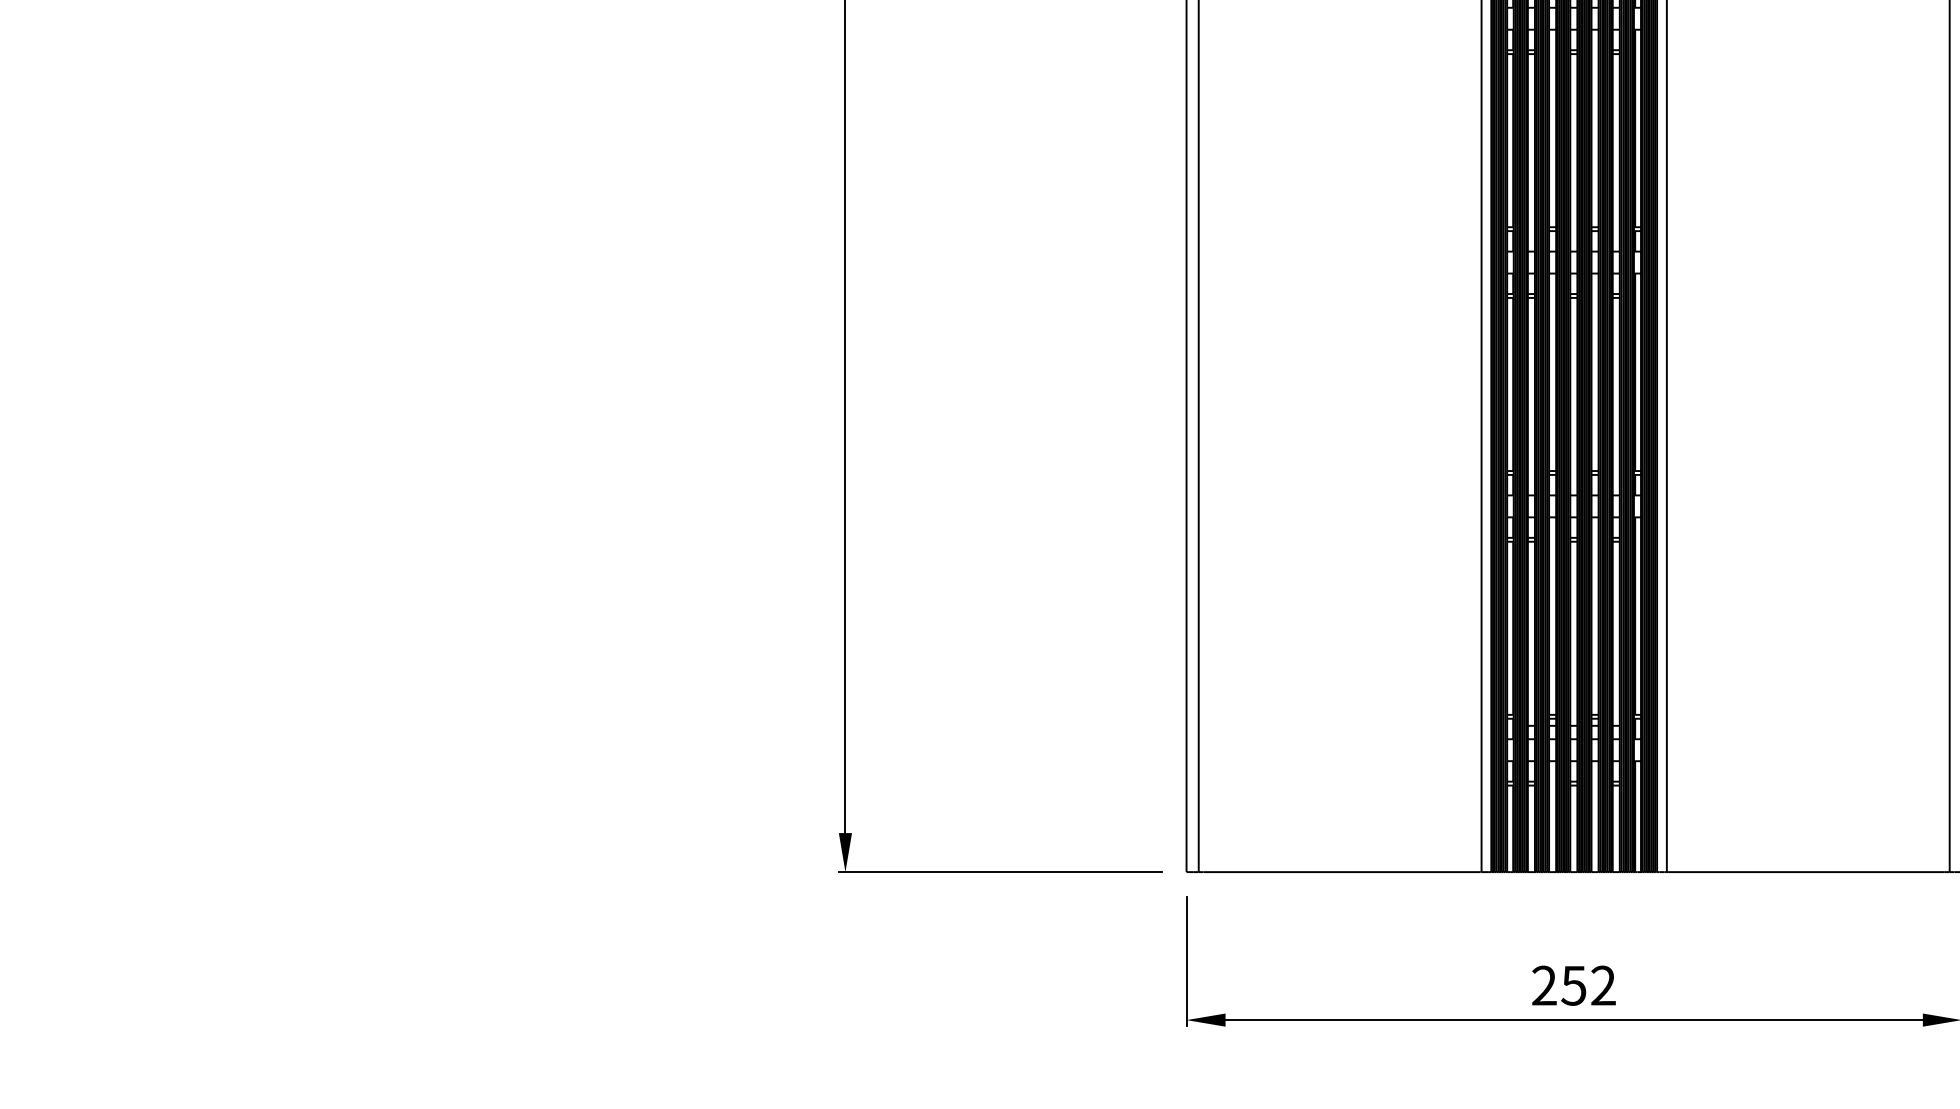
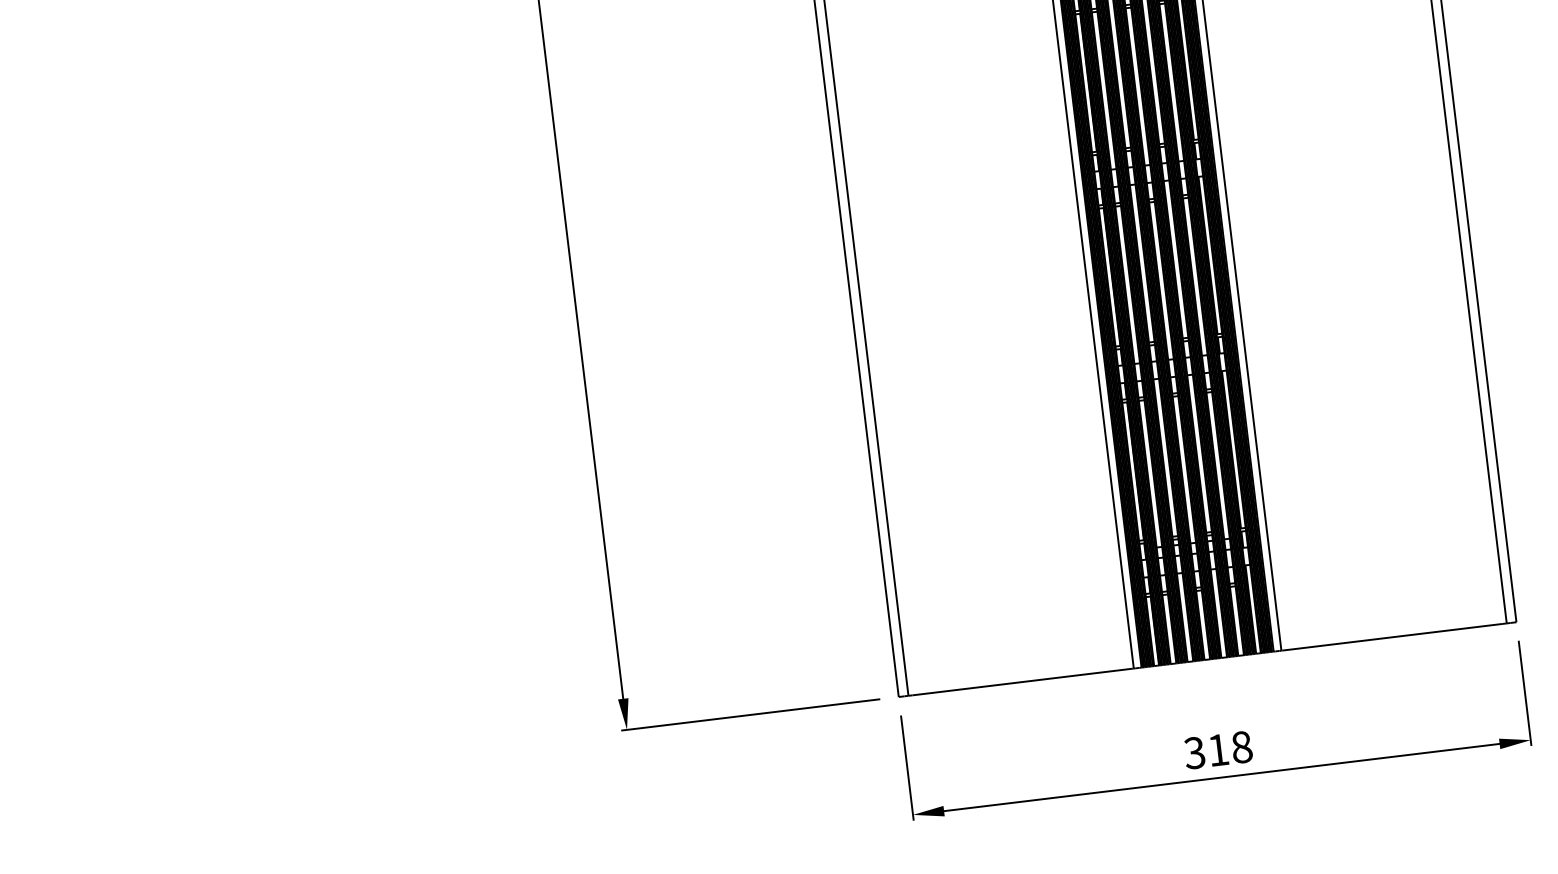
text: (1573, 985) -> (1217, 750), 252 -> 318

